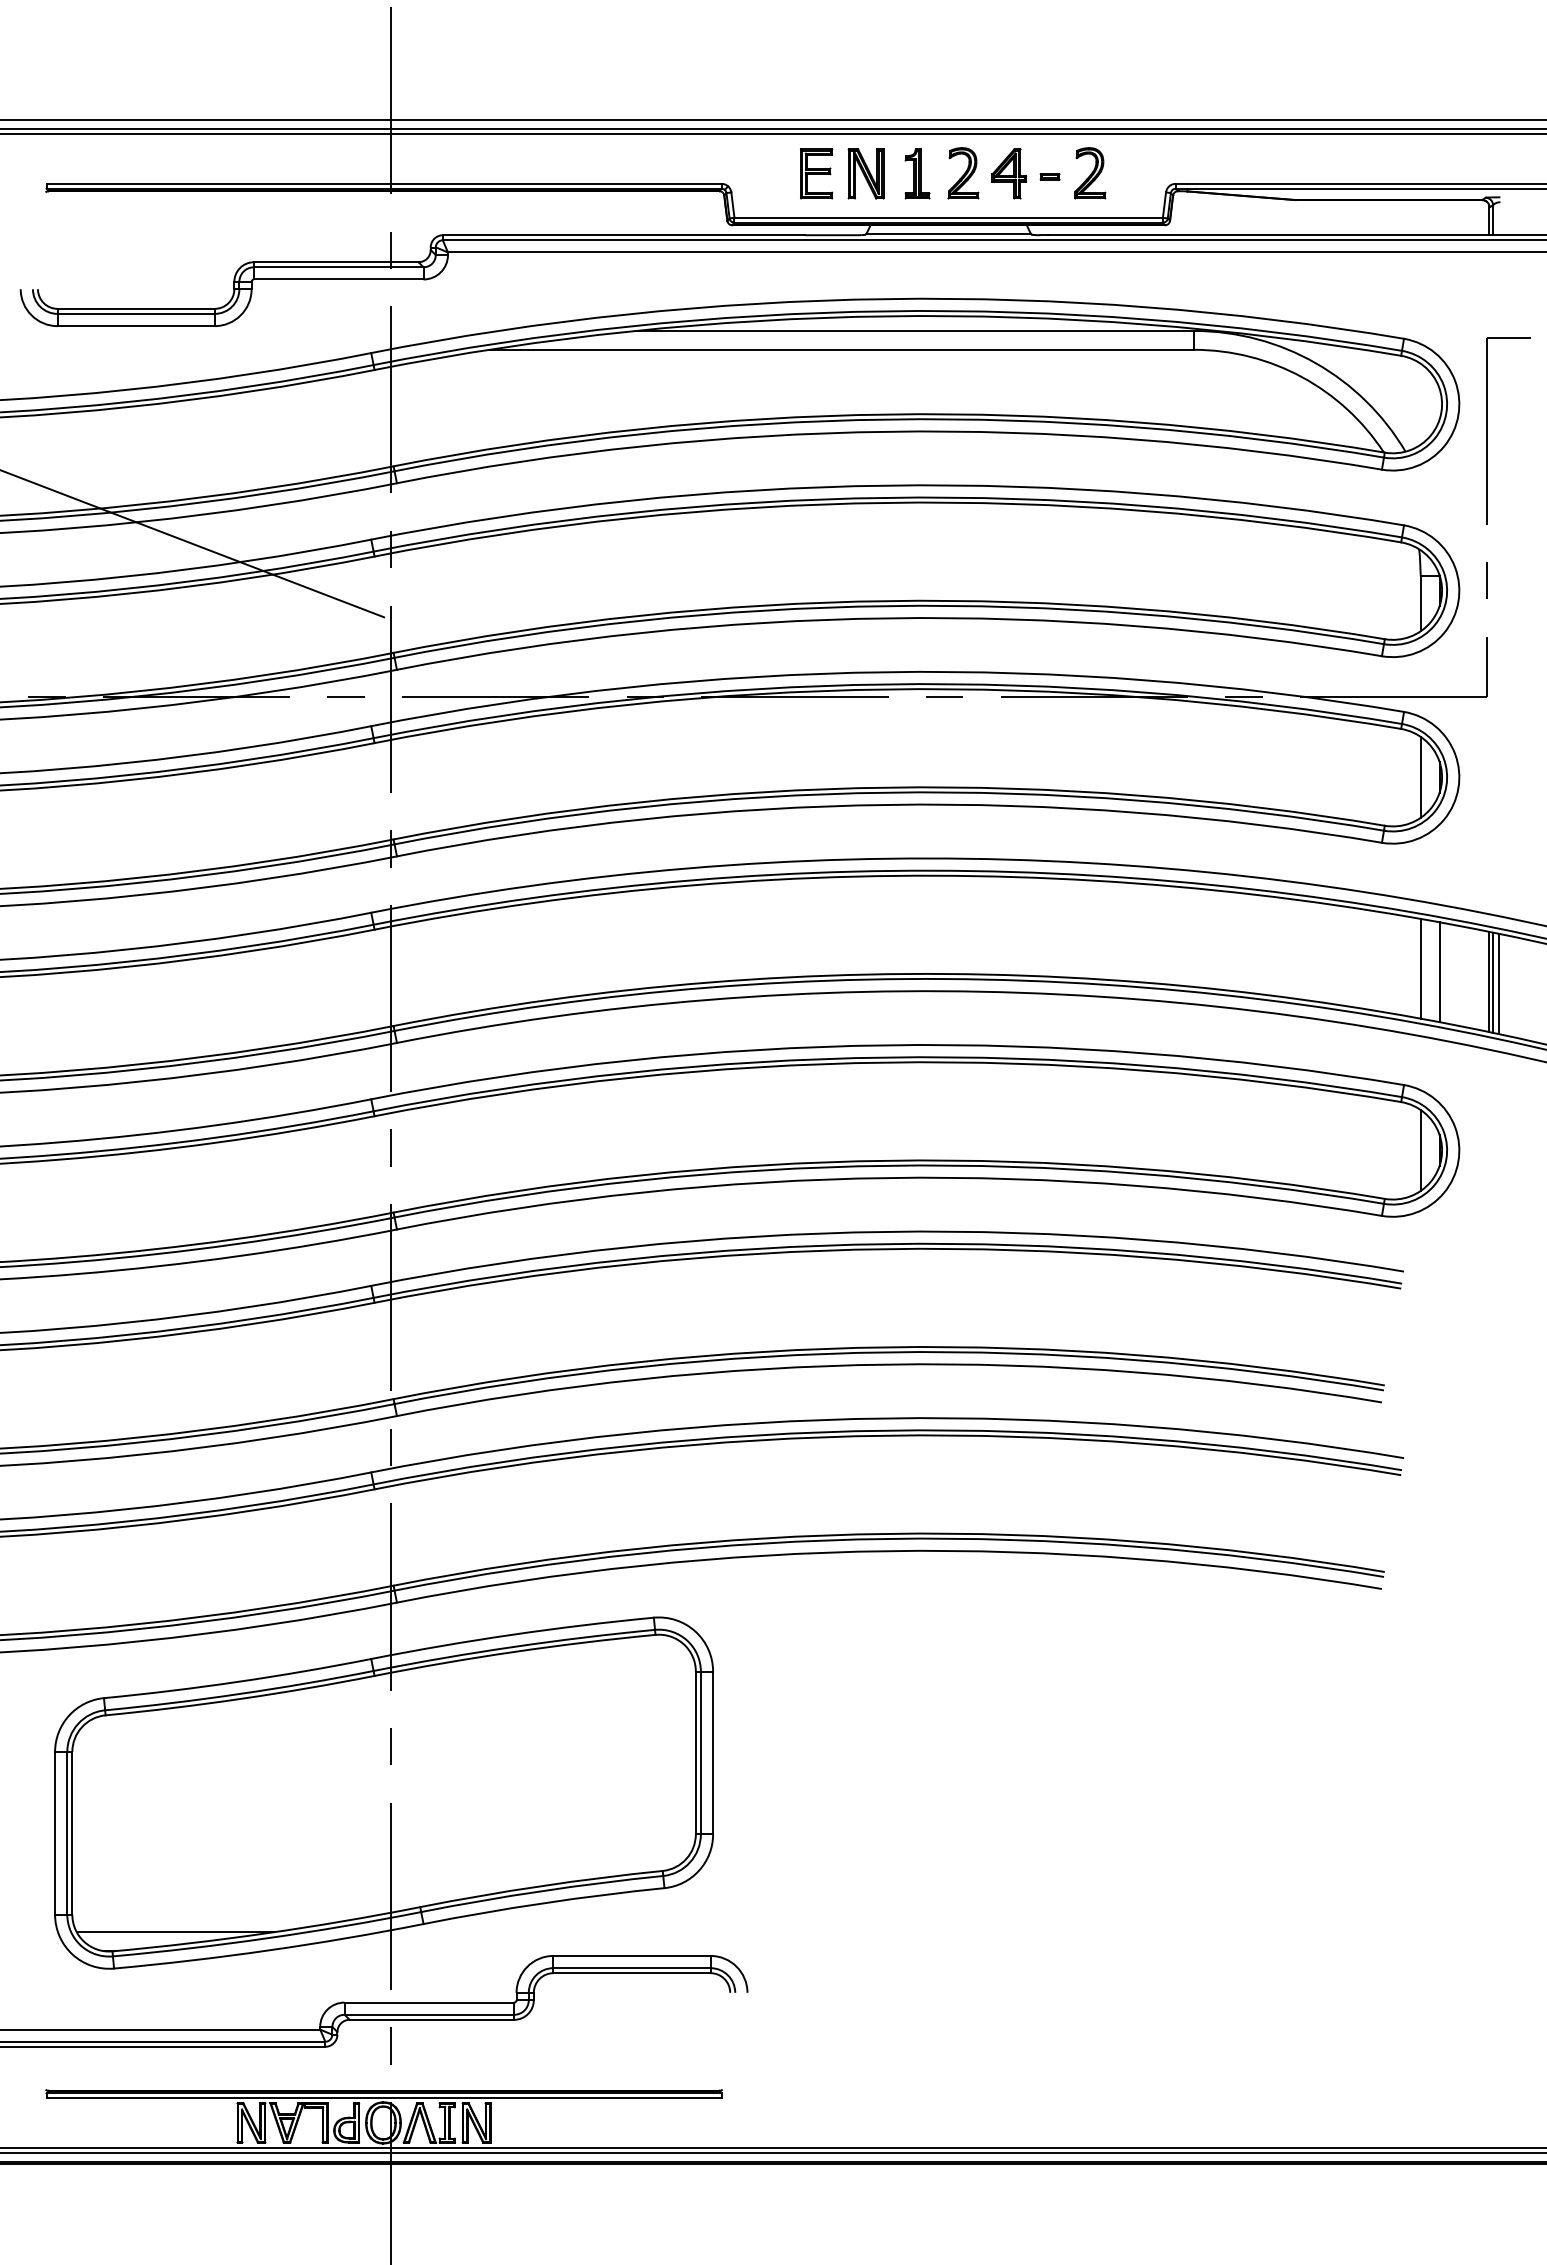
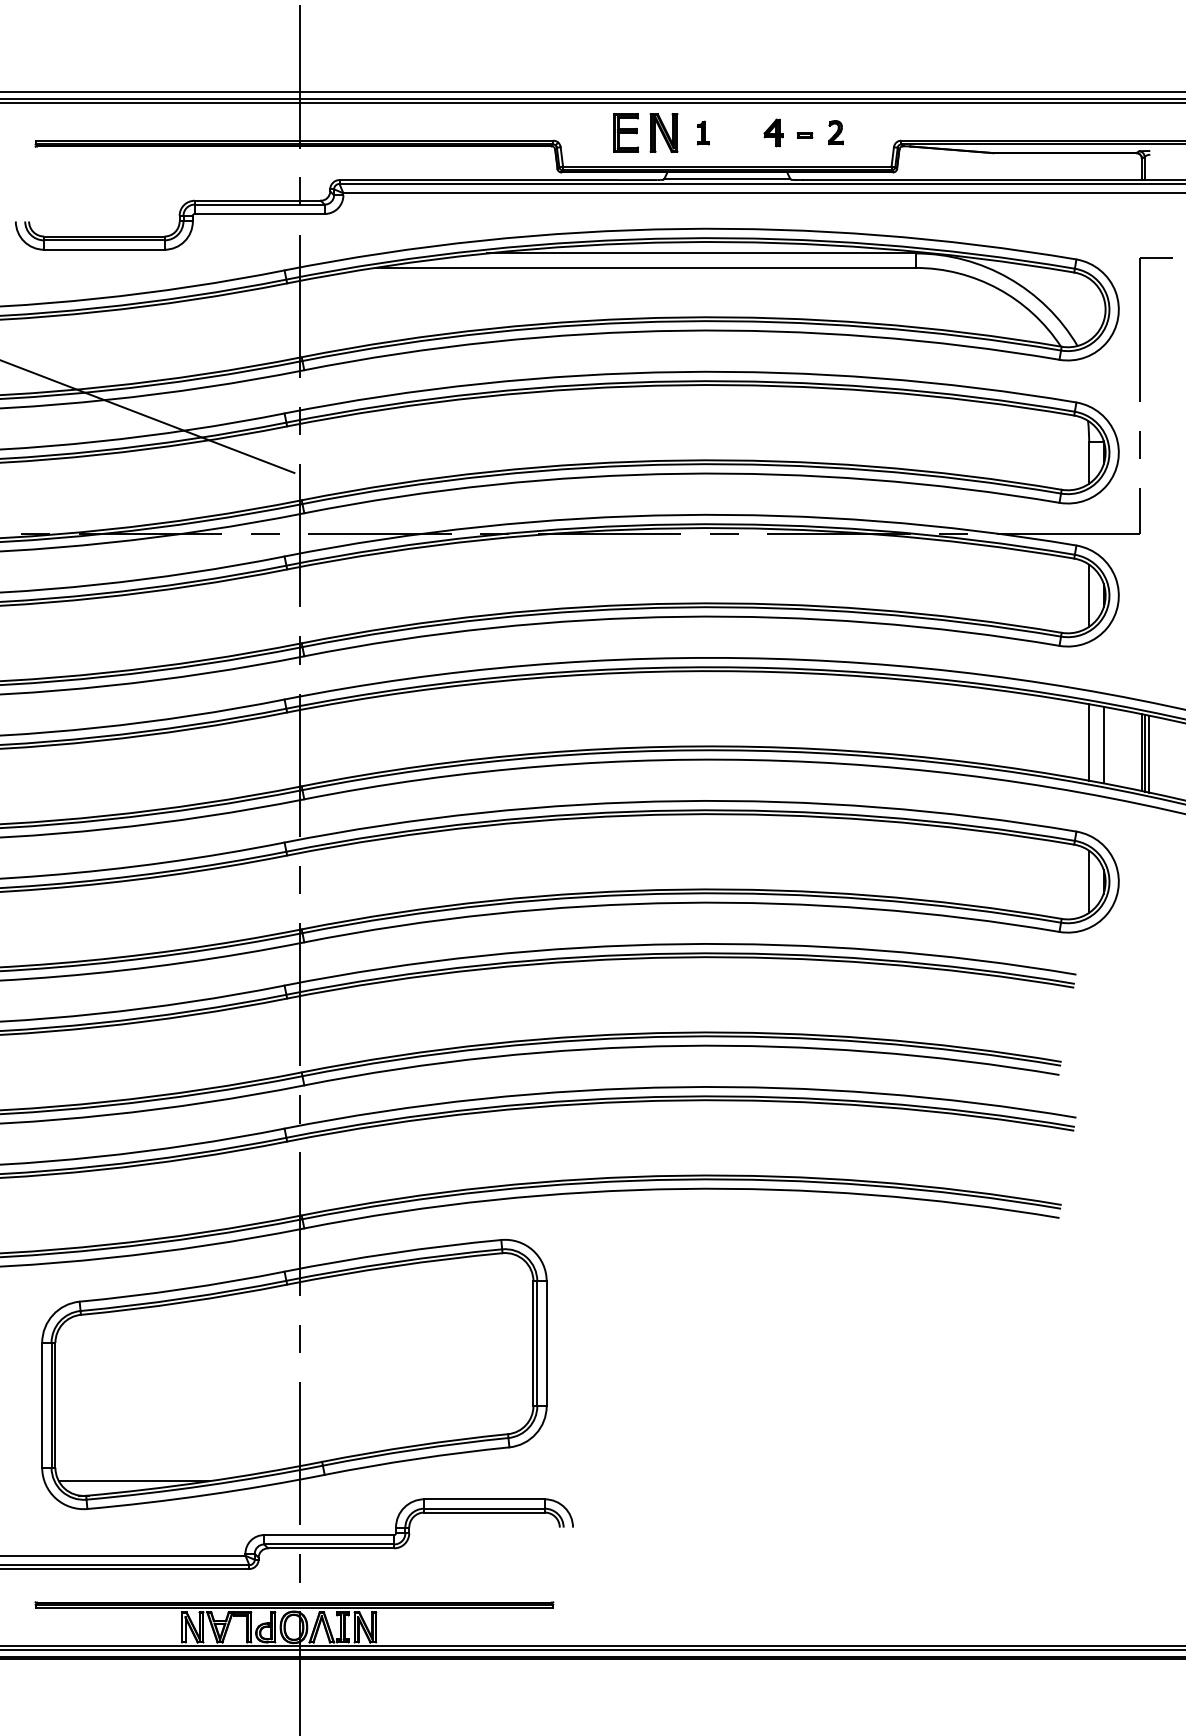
part: (917, 173) -> (703, 132), size x0.6
part: (963, 173) -> (738, 132), removed
part: (1009, 173) -> (773, 132), size x0.7
part: (1090, 173) -> (836, 132), size x0.6

